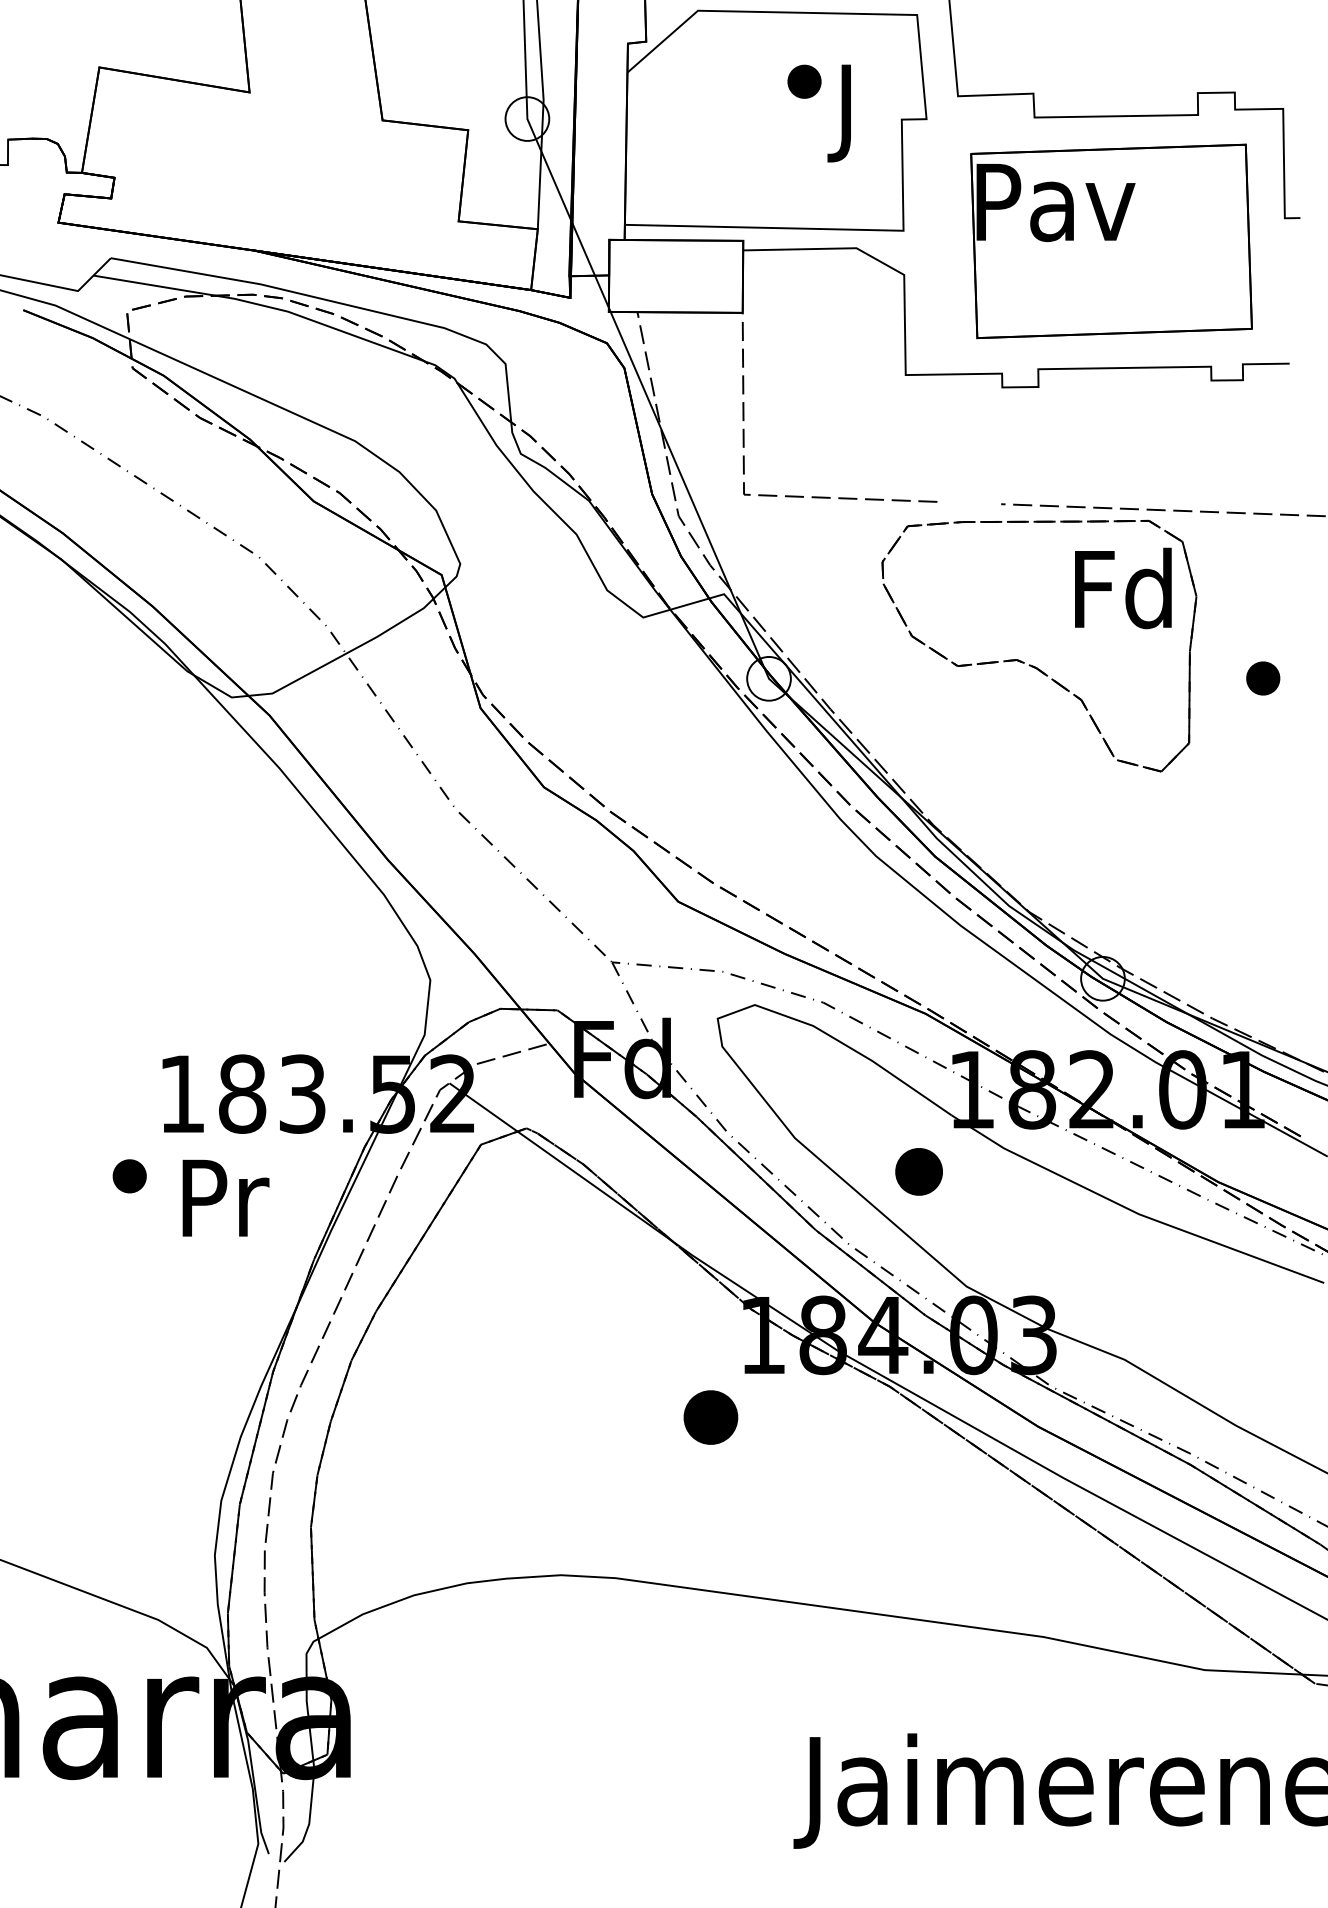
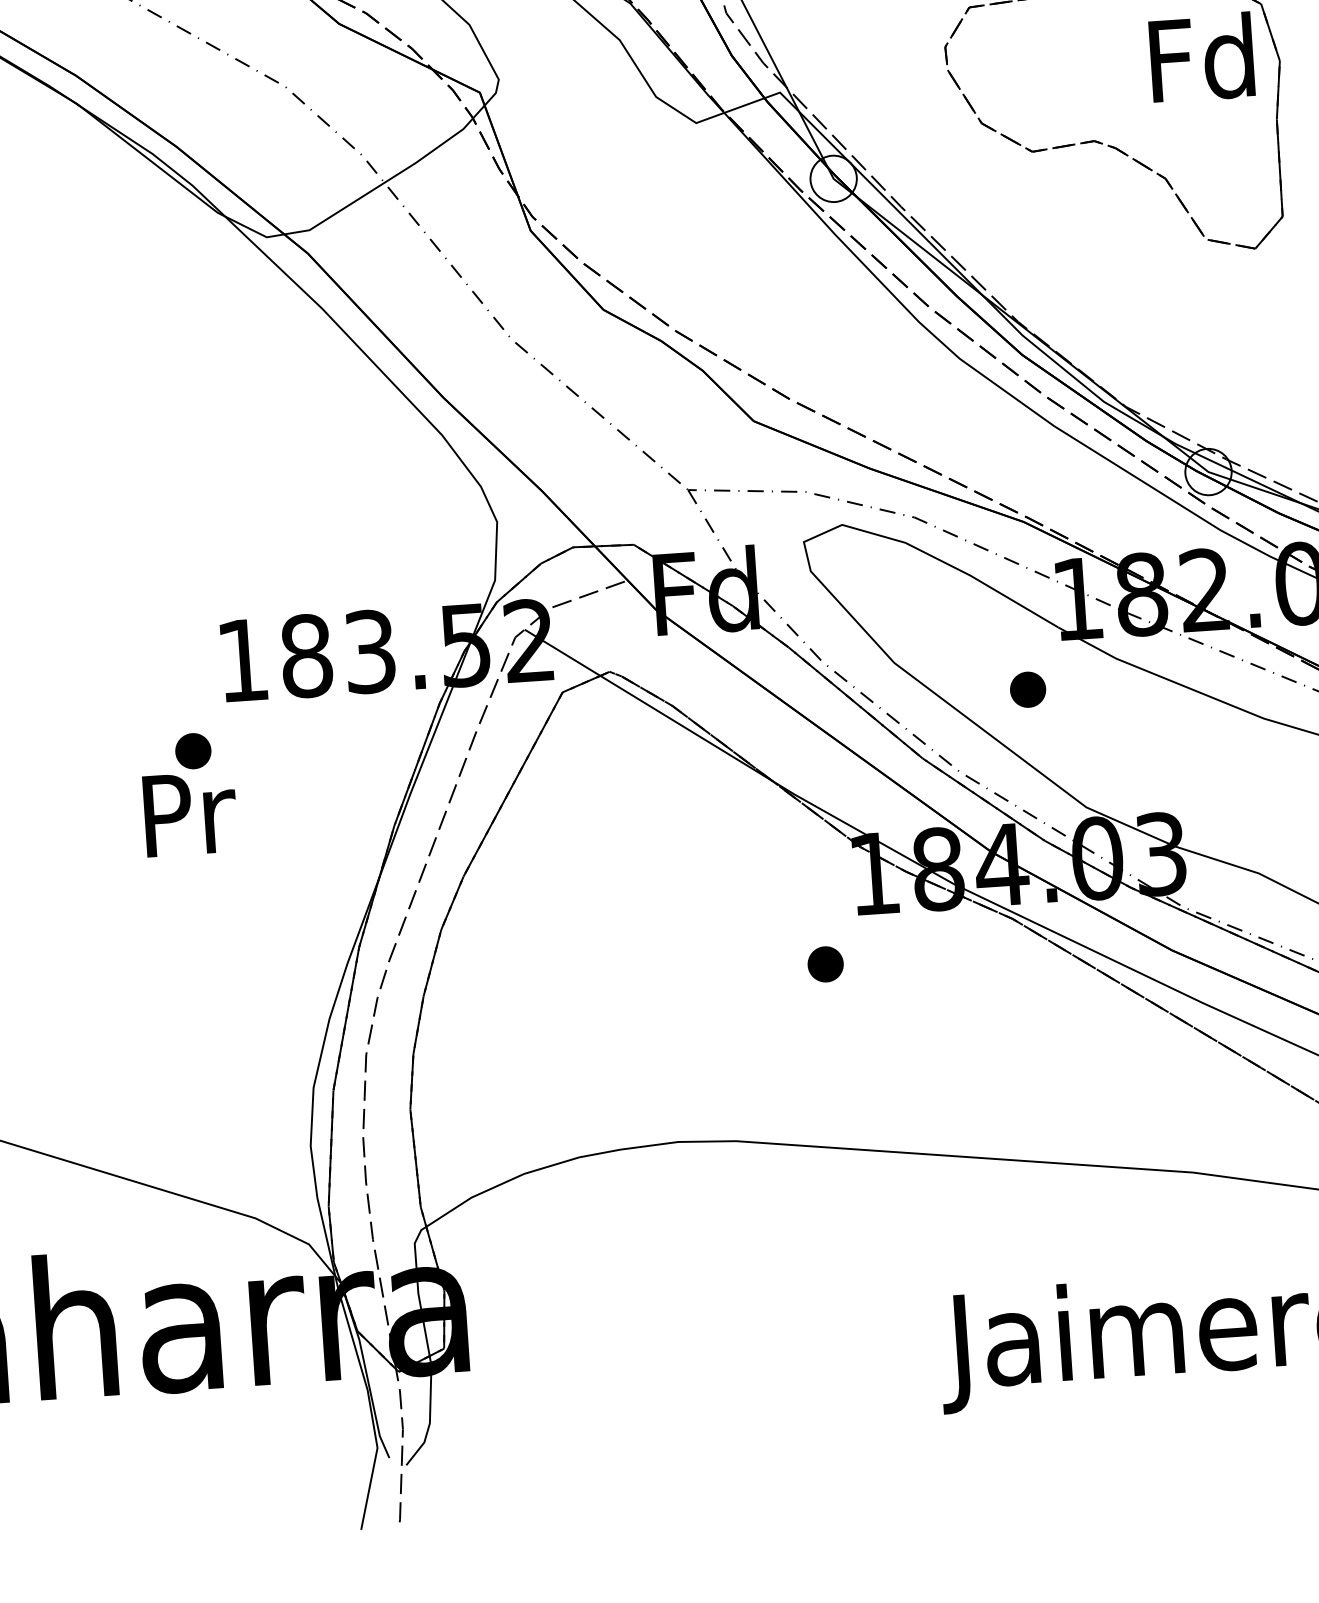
part: (919, 1172) -> (1028, 690), size x0.71
text: (225, 1197) -> (189, 813), moved
part: (711, 1417) -> (826, 964), size x0.62

